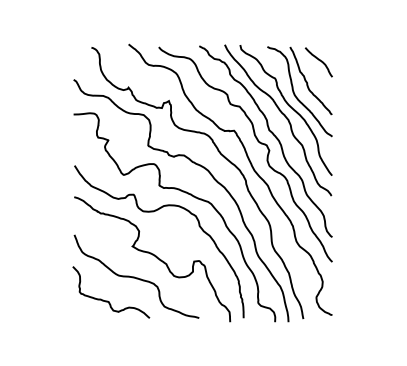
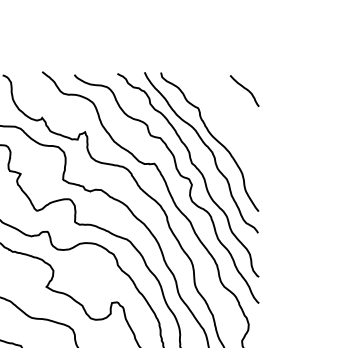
part: (299, 91) -> (224, 122), removed

